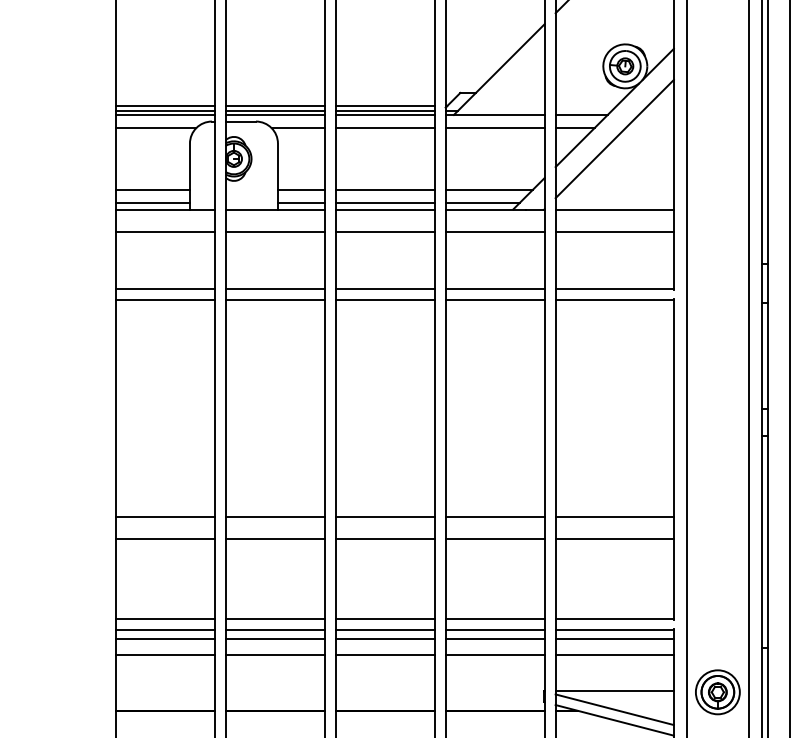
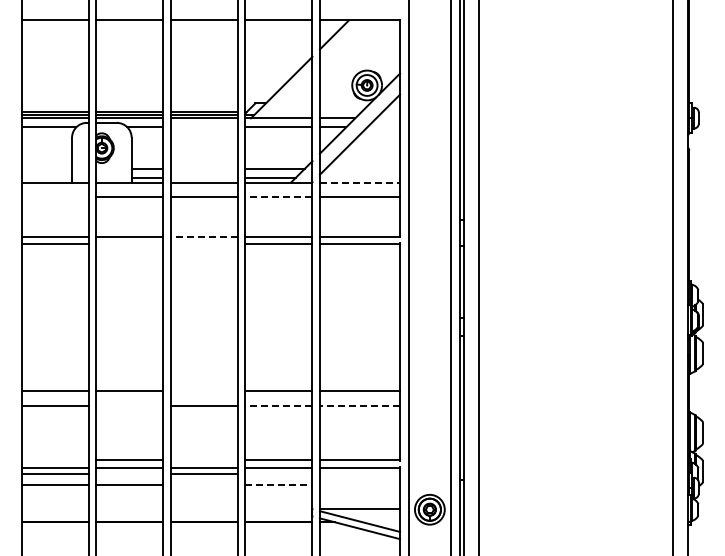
line: (383, 128) -> (203, 127), removed
line: (152, 190) -> (46, 169), removed
line: (383, 190) -> (203, 169), removed
line: (152, 203) -> (46, 178), removed
line: (383, 203) -> (203, 178), removed
line: (615, 209) -> (360, 182), solid -> dashed
line: (164, 231) -> (54, 197), removed
line: (494, 231) -> (278, 197), solid -> dashed
line: (385, 289) -> (204, 236), solid -> dashed
line: (274, 300) -> (129, 244), removed
line: (383, 300) -> (203, 244), removed
line: (383, 517) -> (203, 391), removed
line: (274, 539) -> (129, 406), removed
line: (494, 539) -> (278, 406), solid -> dashed
line: (614, 539) -> (359, 406), solid -> dashed
line: (164, 619) -> (54, 460), removed
line: (383, 619) -> (203, 460), removed
line: (274, 638) -> (129, 473), removed
line: (494, 638) -> (278, 473), removed
line: (614, 638) -> (359, 473), removed
line: (383, 655) -> (203, 484), removed
line: (494, 655) -> (278, 484), solid -> dashed
line: (614, 655) -> (359, 484), removed

